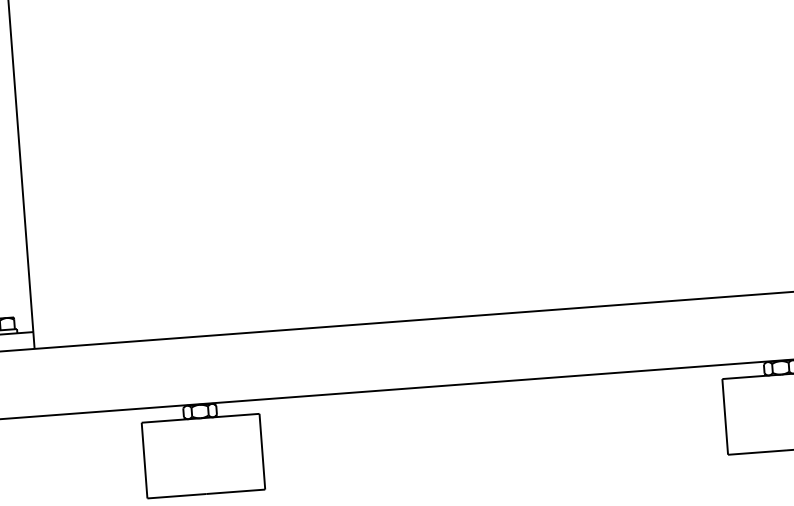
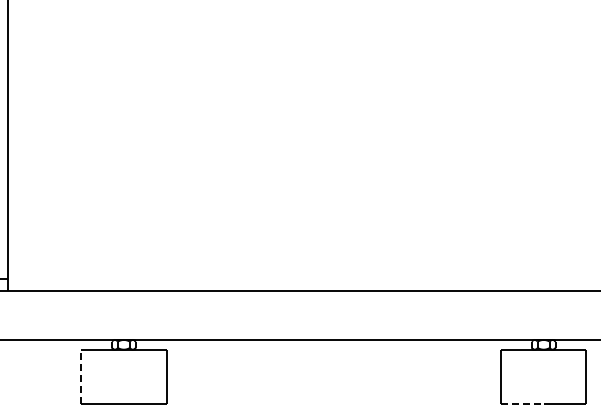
line: (757, 452) -> (522, 404), solid -> dashed
line: (144, 459) -> (81, 376), solid -> dashed

